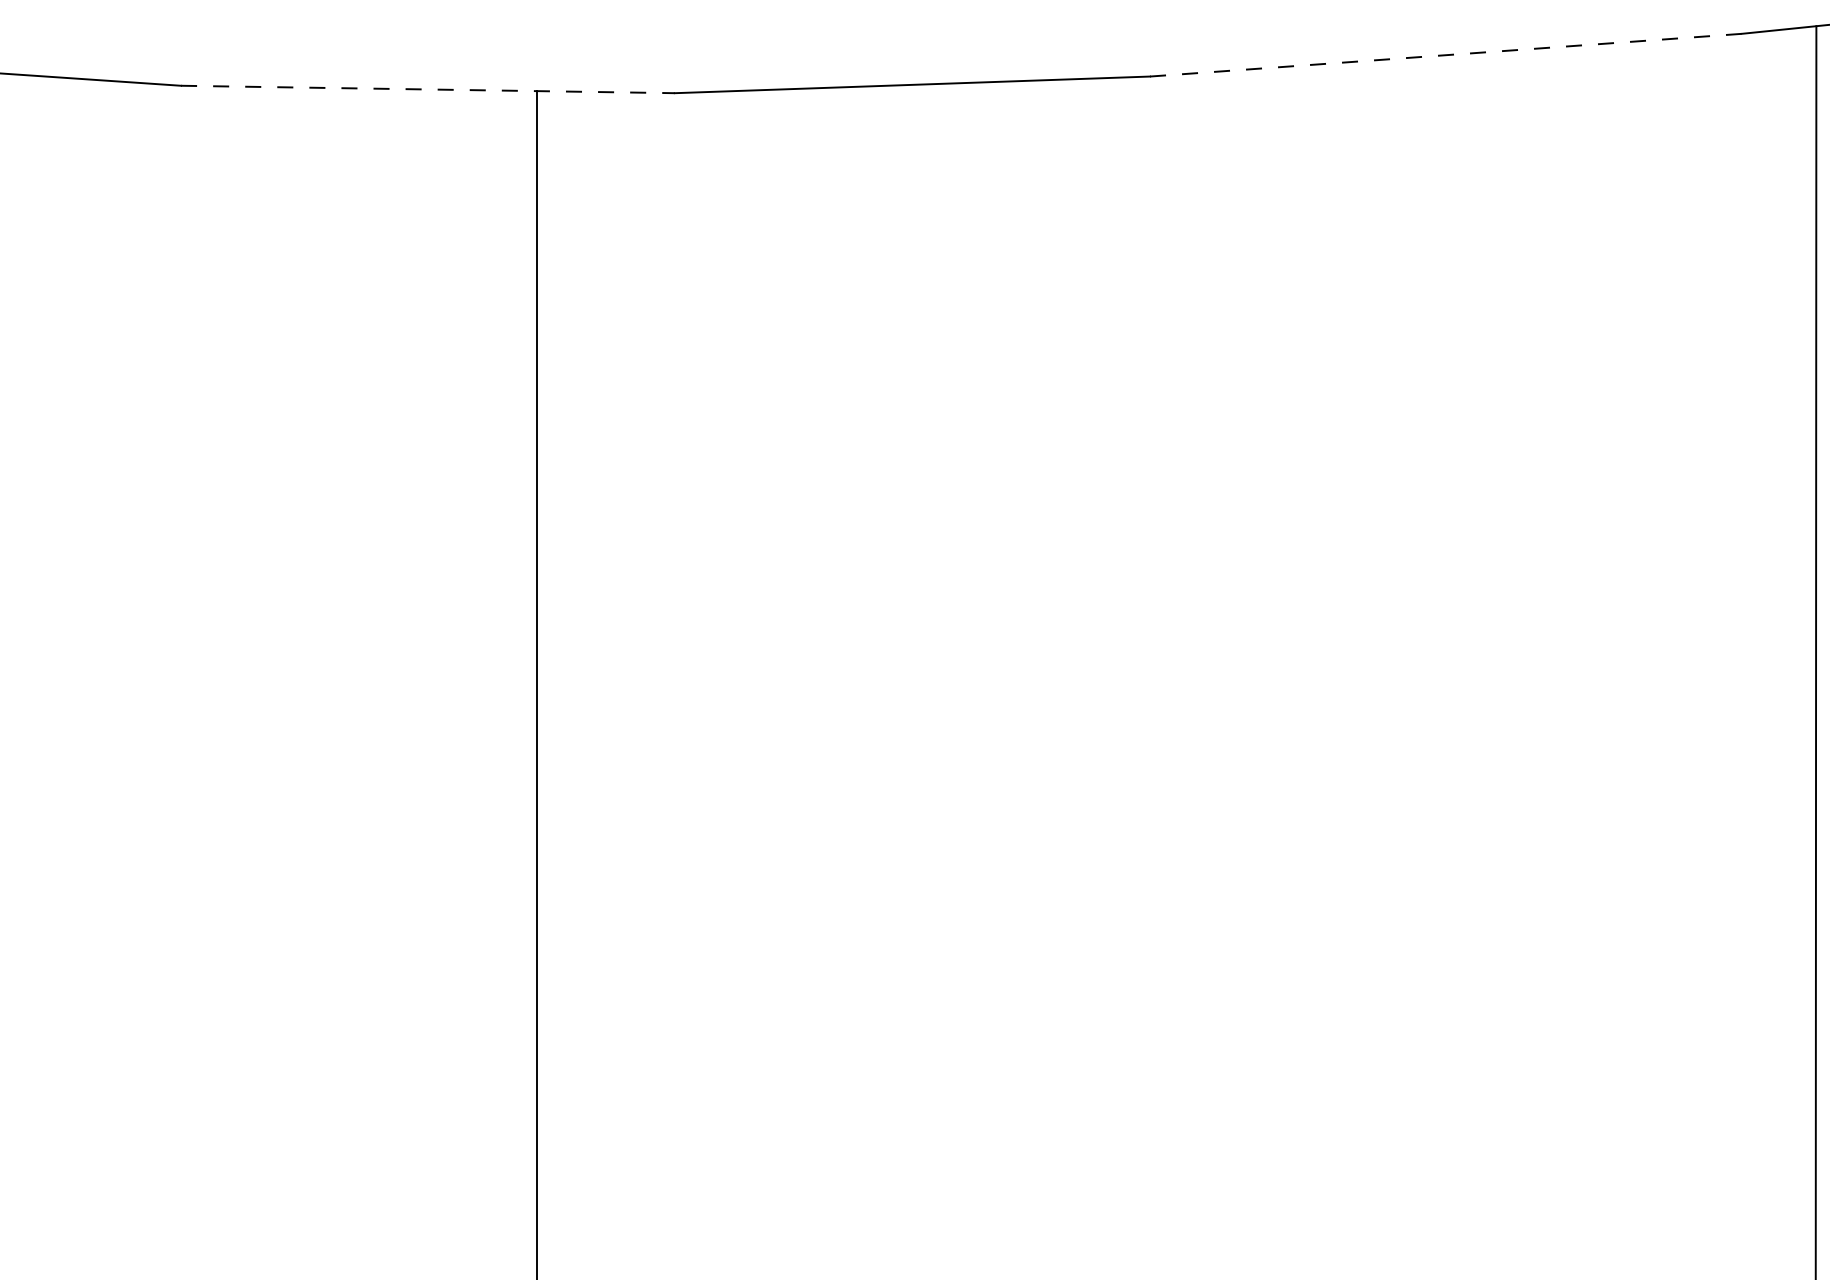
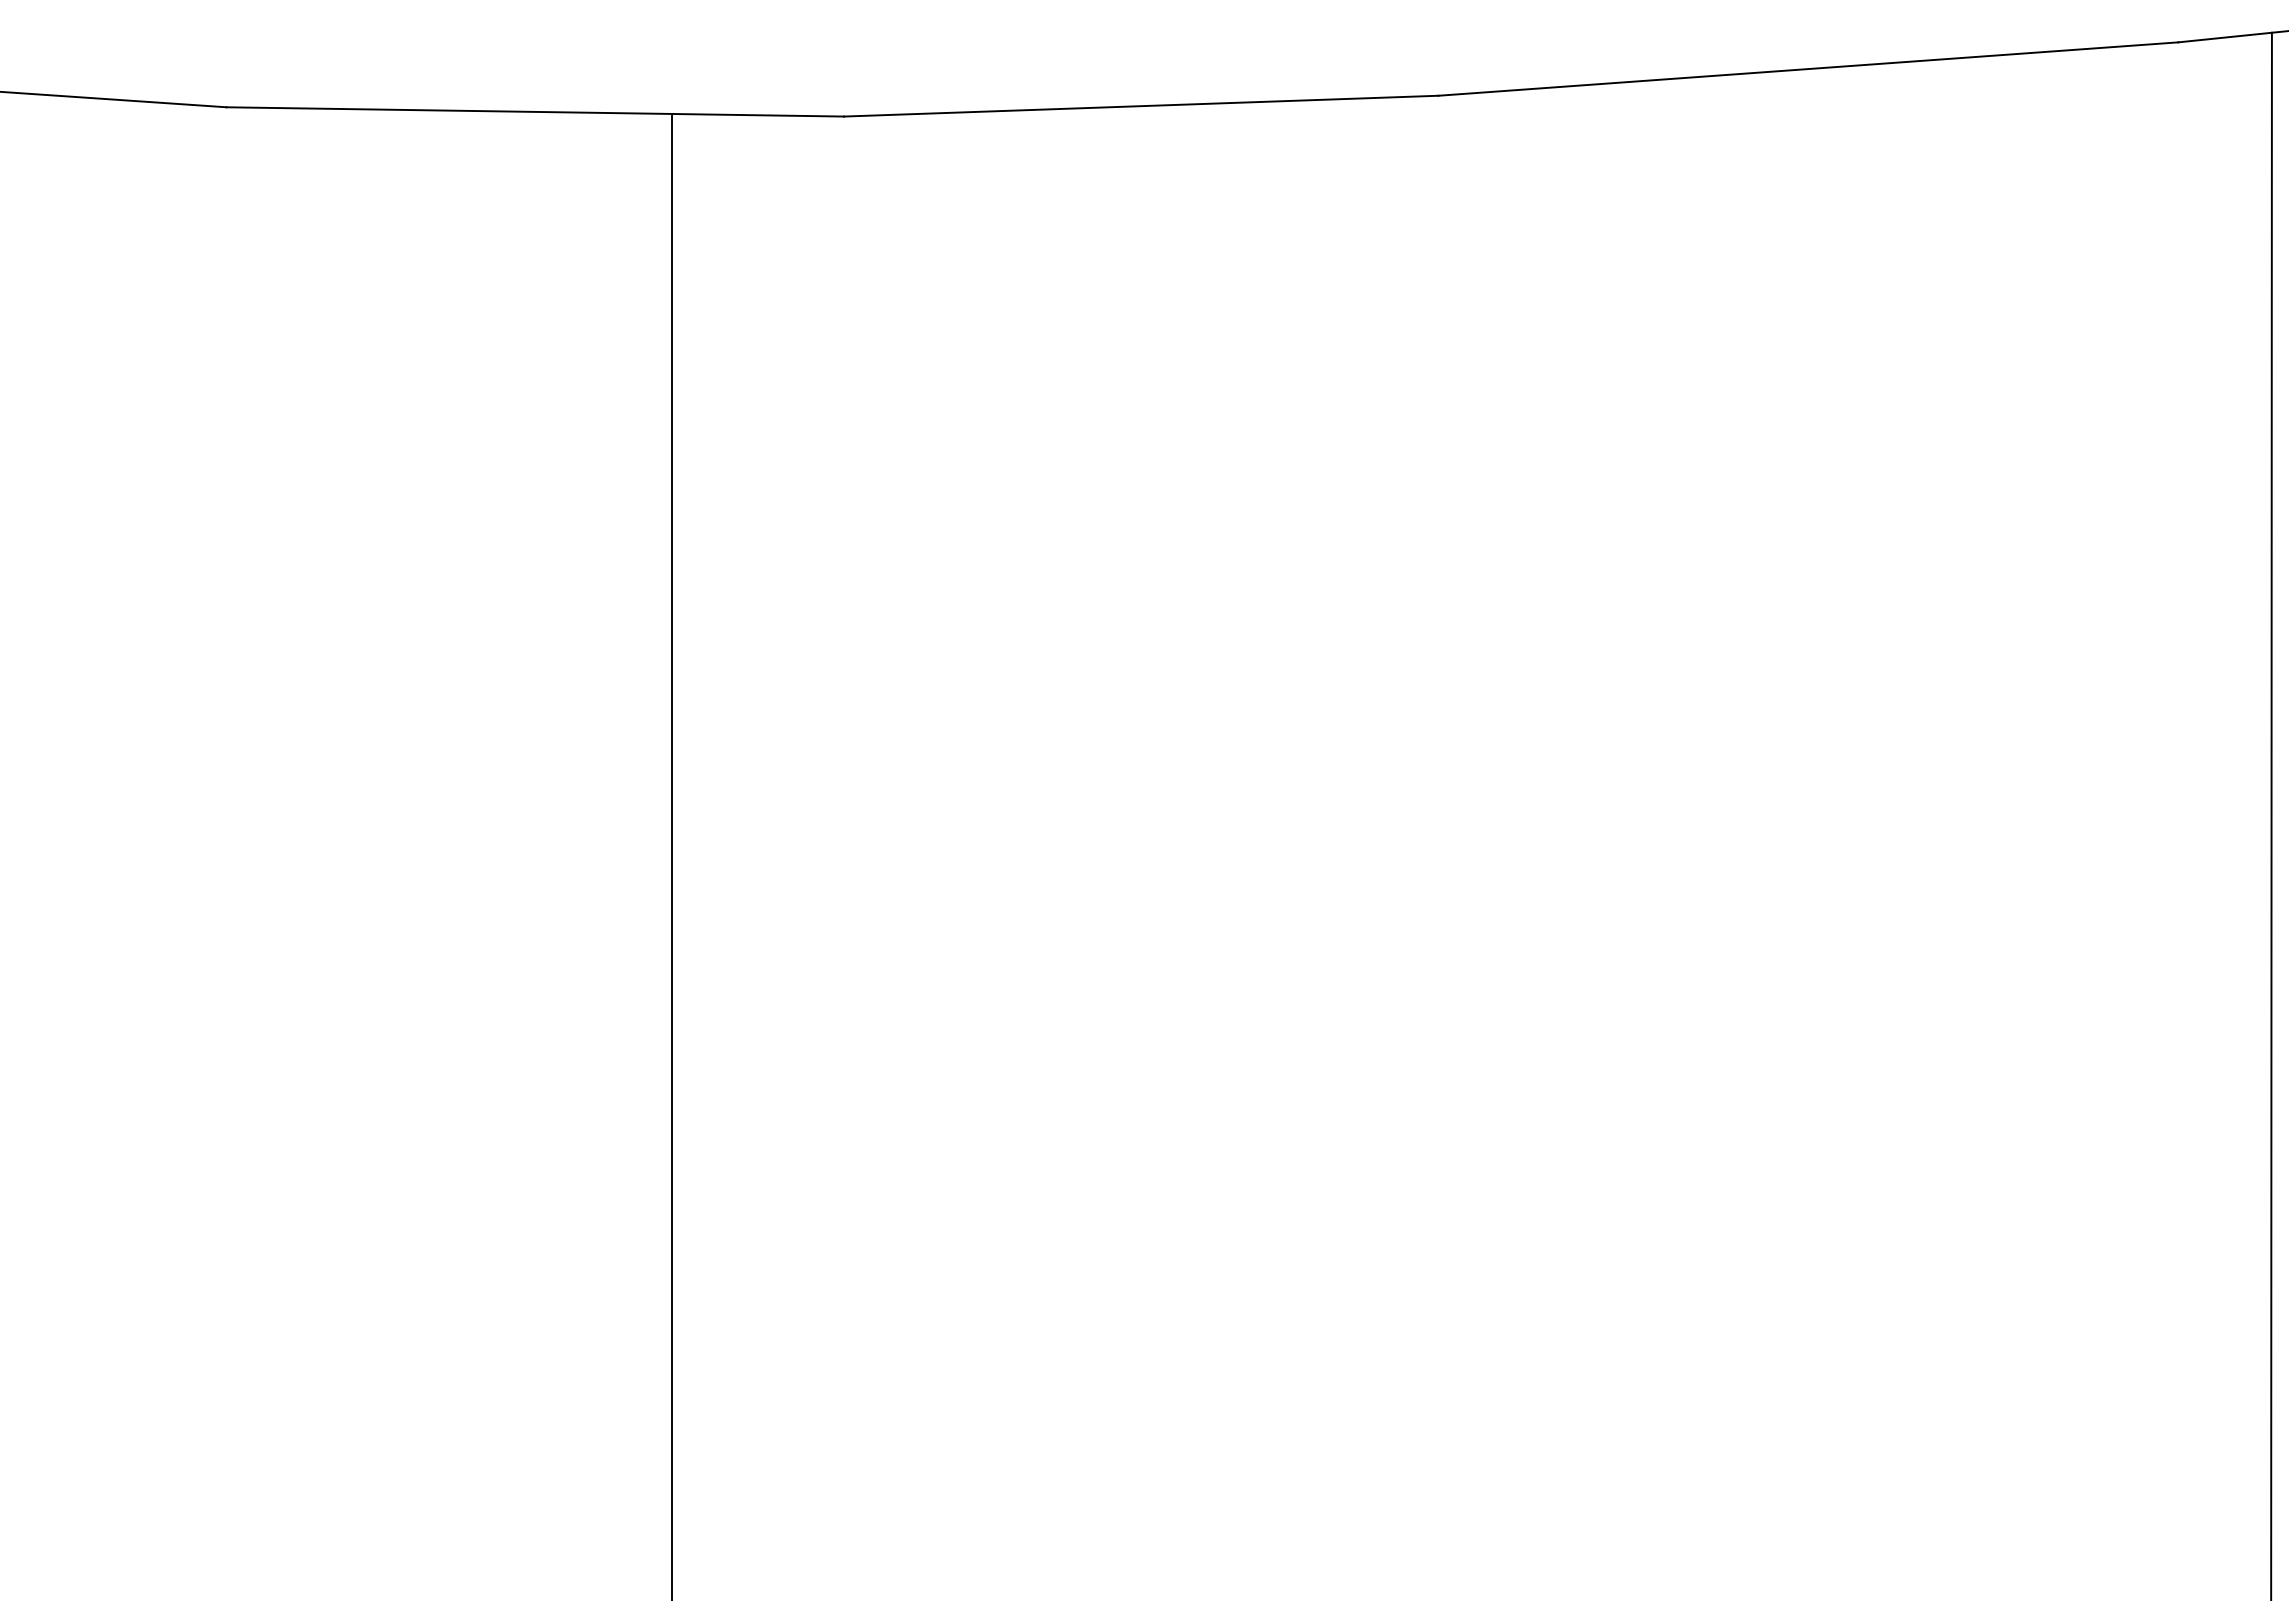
line: (1445, 55) -> (1808, 69), dashed -> solid
line: (428, 89) -> (535, 111), dashed -> solid

